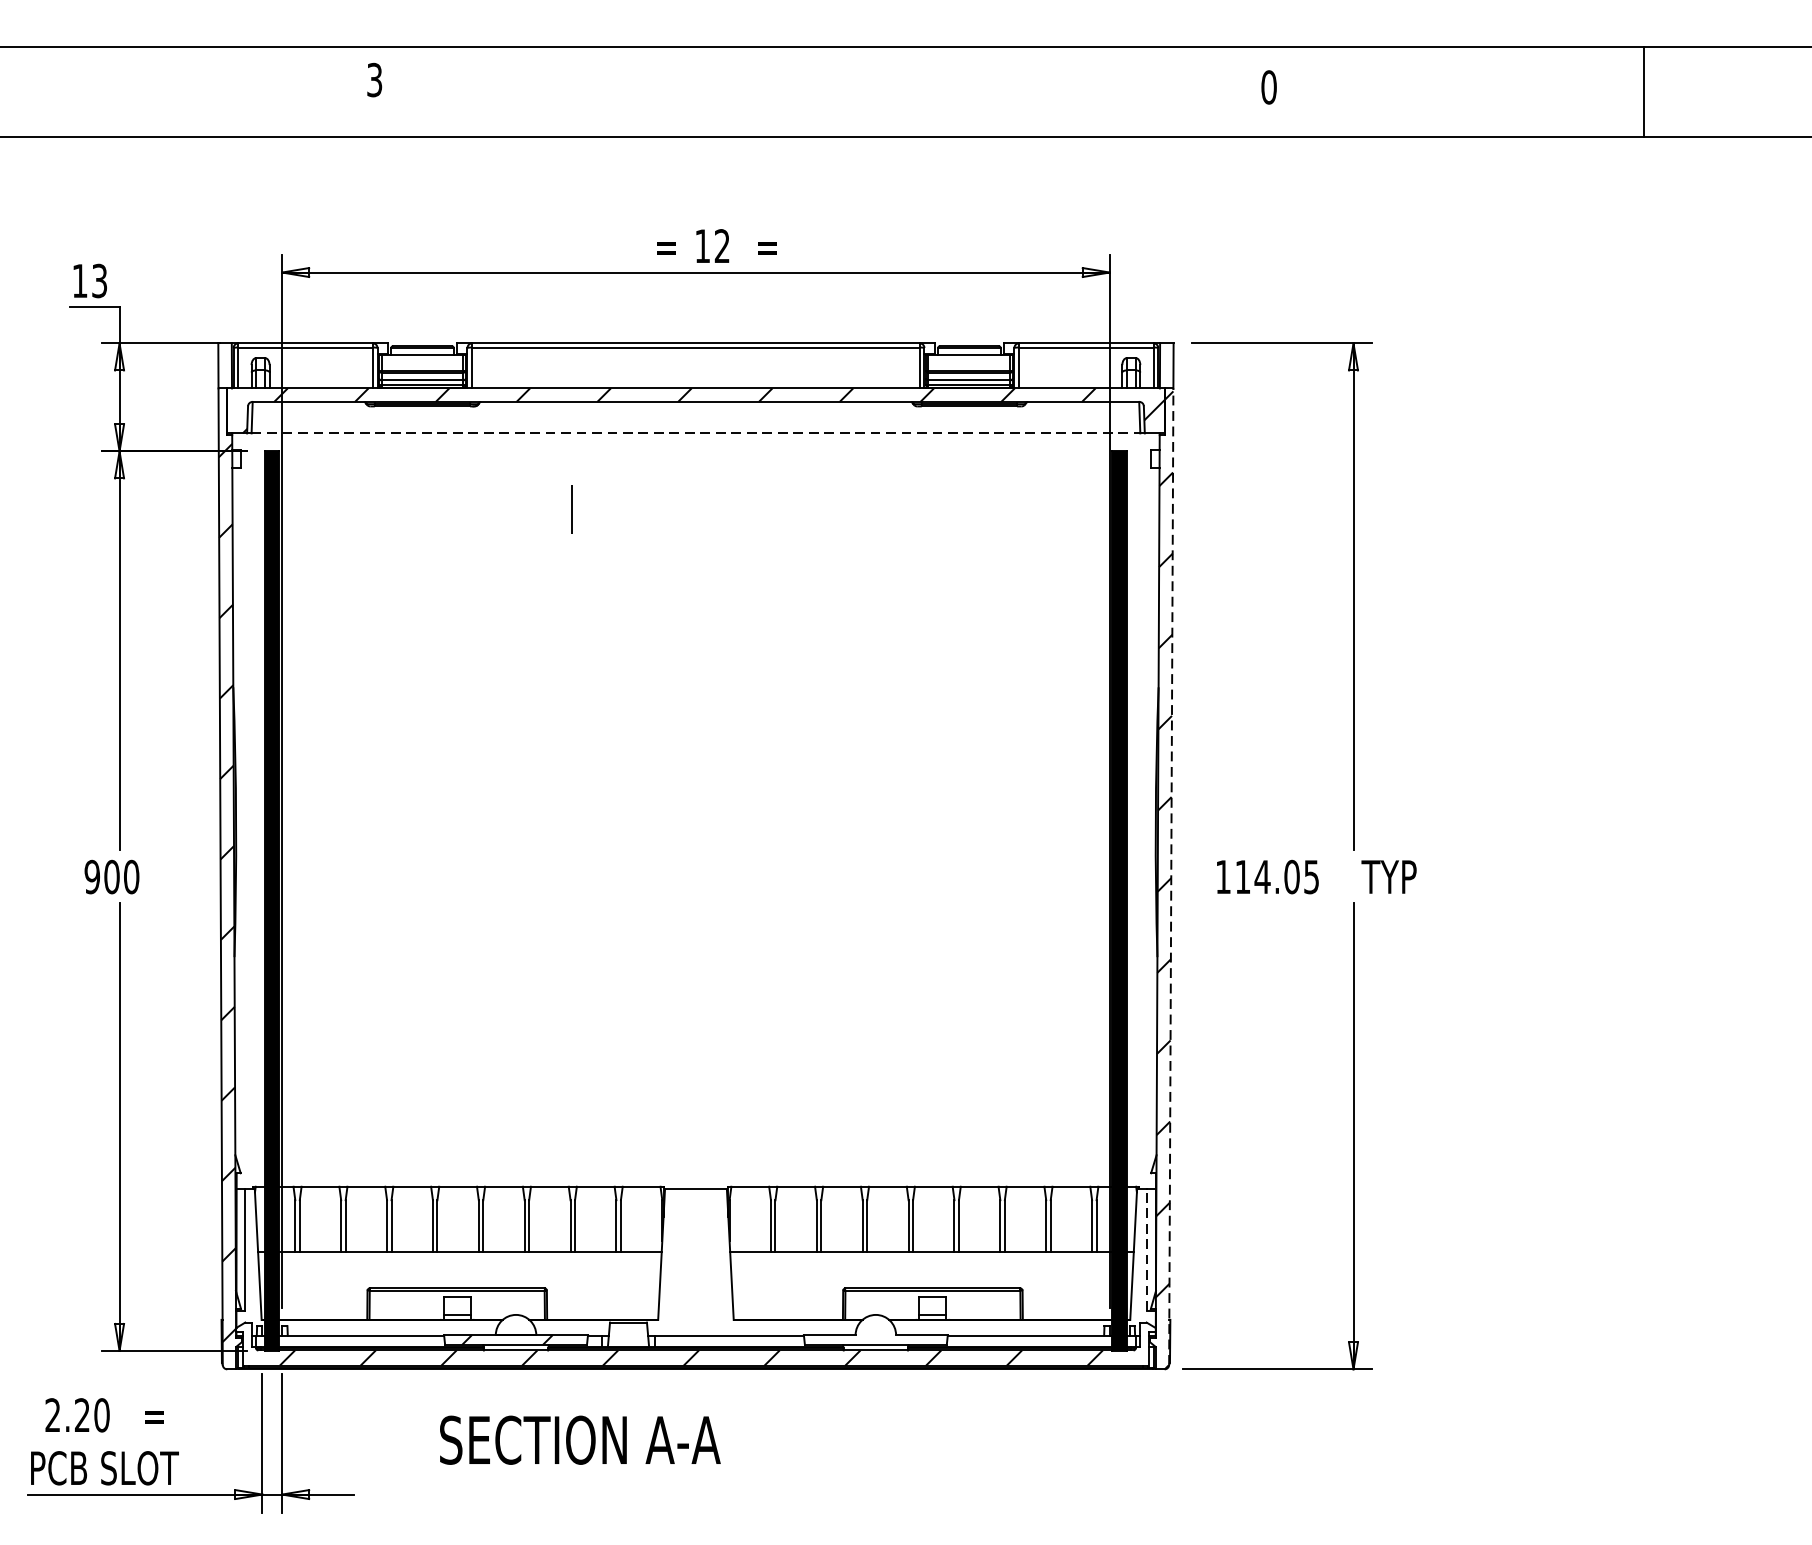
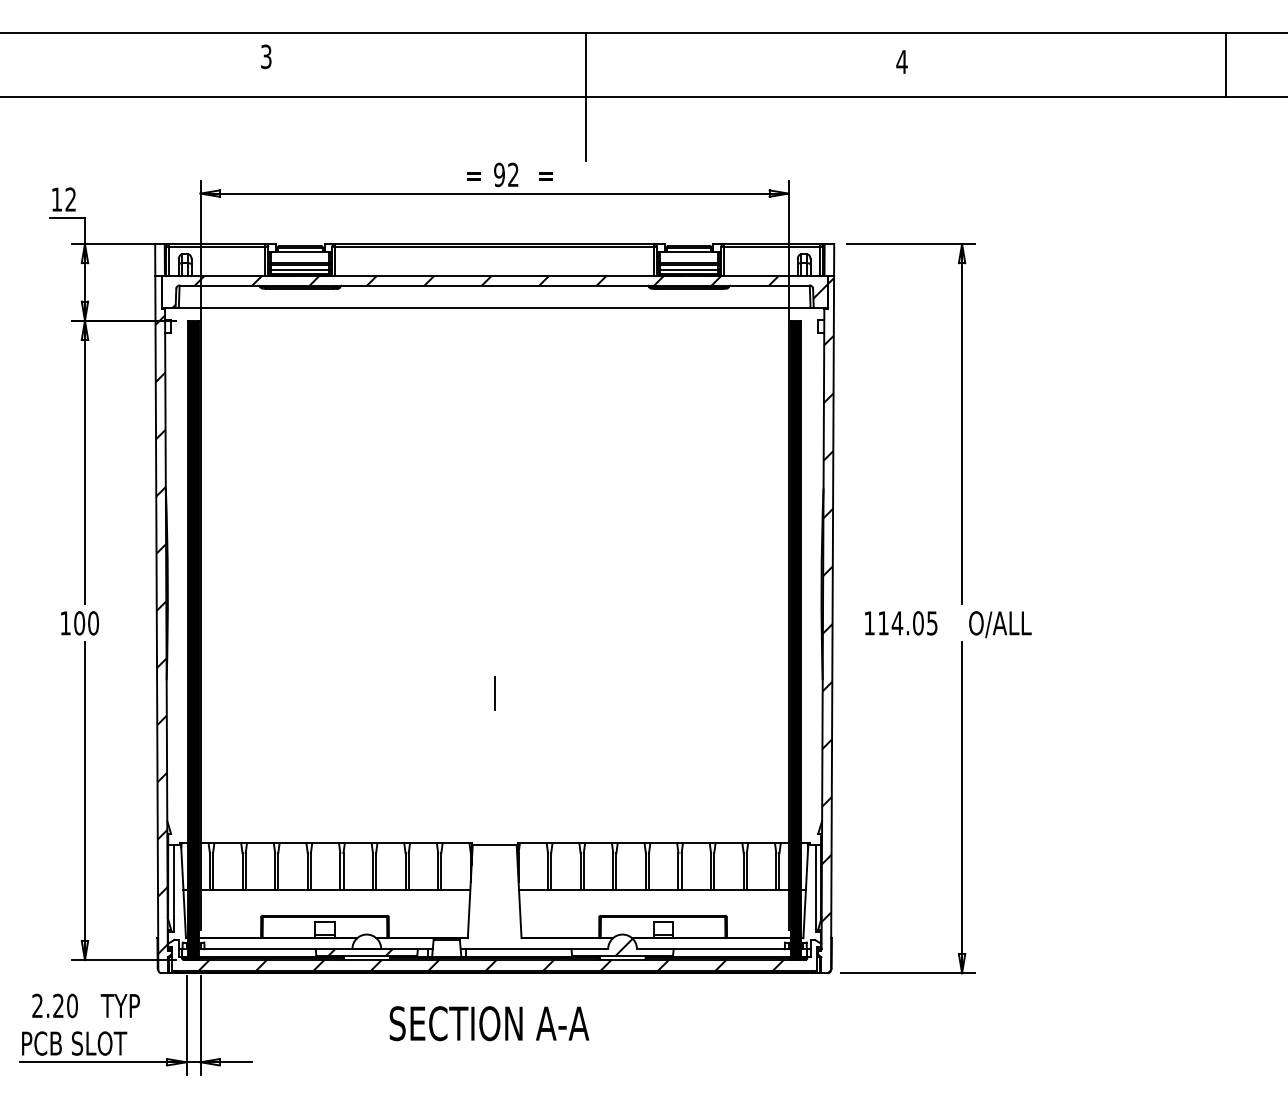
text: (1268, 86) -> (901, 61), 0 -> 4
line: (1643, 92) -> (1225, 65), moved
line: (825, 137) -> (586, 97), added
text: (702, 245) -> (499, 174), 12 -> 92
text: (99, 280) -> (70, 199), 13 -> 12
line: (695, 432) -> (494, 307), dashed -> solid
line: (571, 510) -> (494, 693), moved
line: (1171, 875) -> (832, 622), dashed -> solid
text: (92, 877) -> (65, 623), 900 -> 100
text: (1406, 878) -> (999, 624), TYP -> O/ALL
line: (1147, 1250) -> (815, 888), dashed -> solid
hatch: (905, 1331) -> (643, 946), added
text: (168, 1414) -> (119, 1005), = -> TYP
text: (580, 1440) -> (489, 1023), moved

